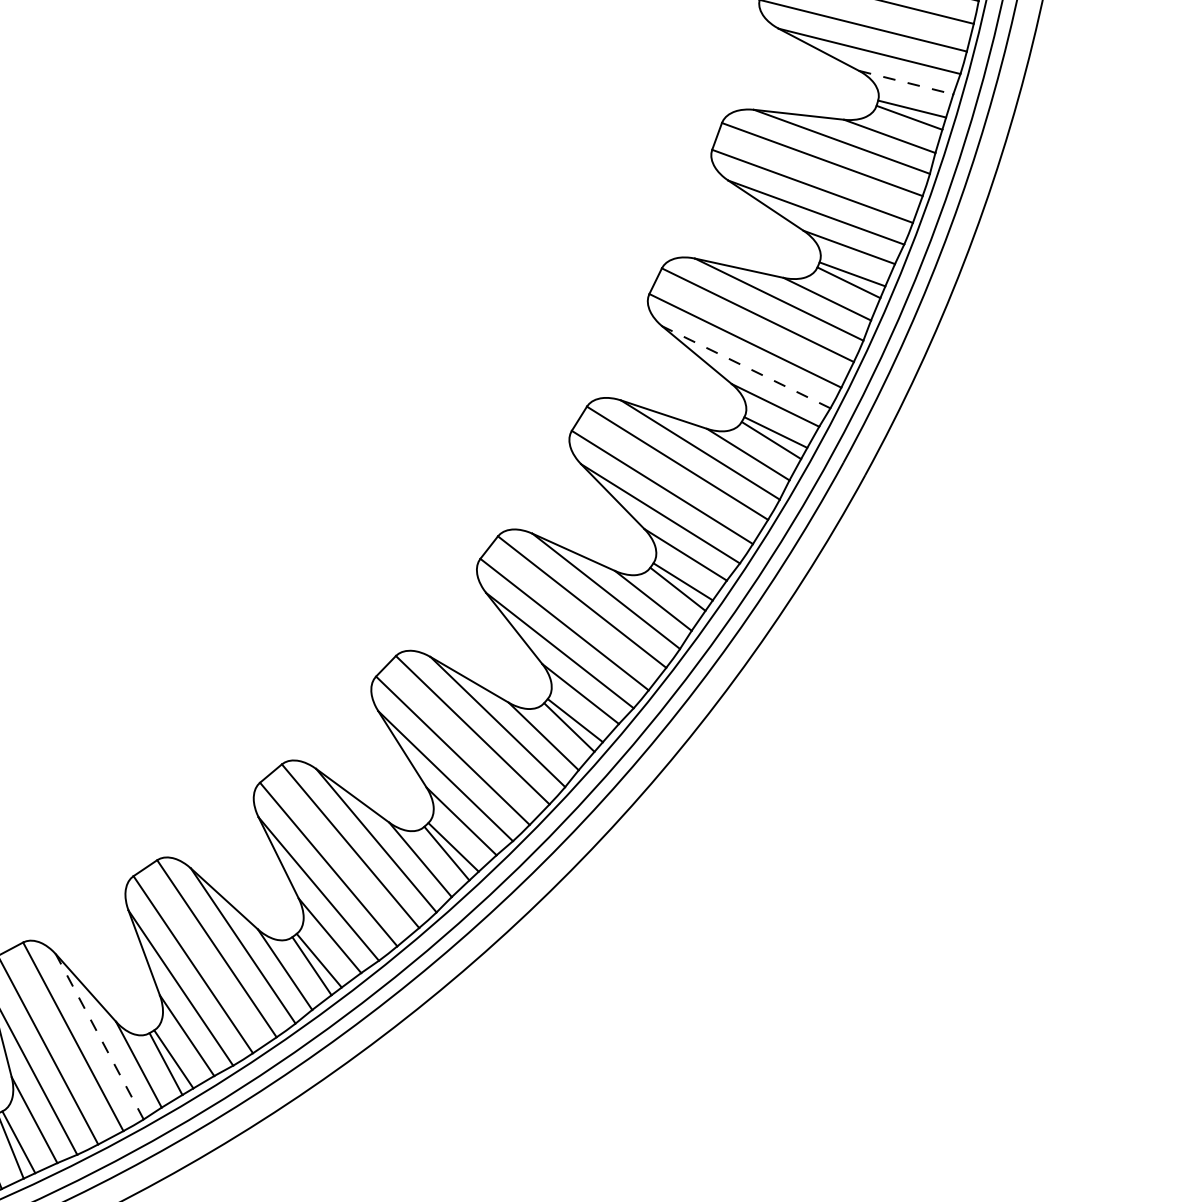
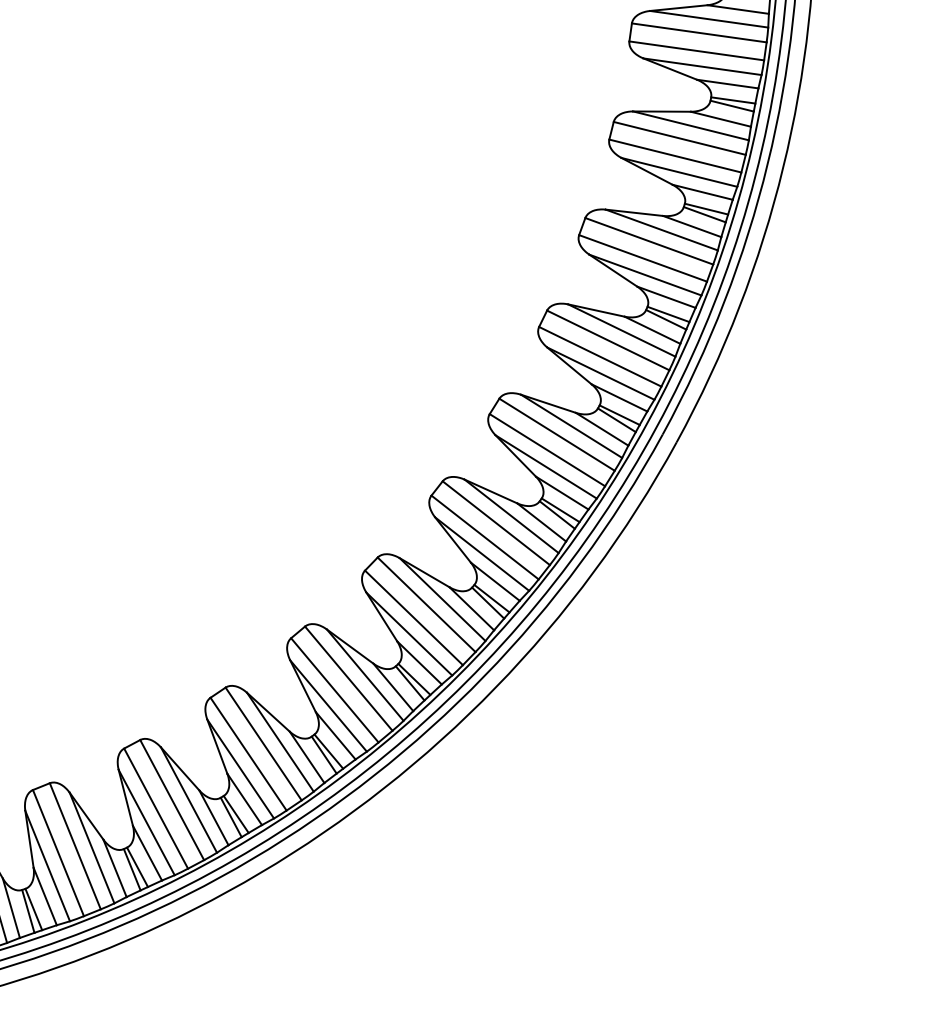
line: (905, 82) -> (702, 192), dashed -> solid
line: (745, 367) -> (600, 373), dashed -> solid
line: (100, 1037) -> (189, 800), dashed -> solid

